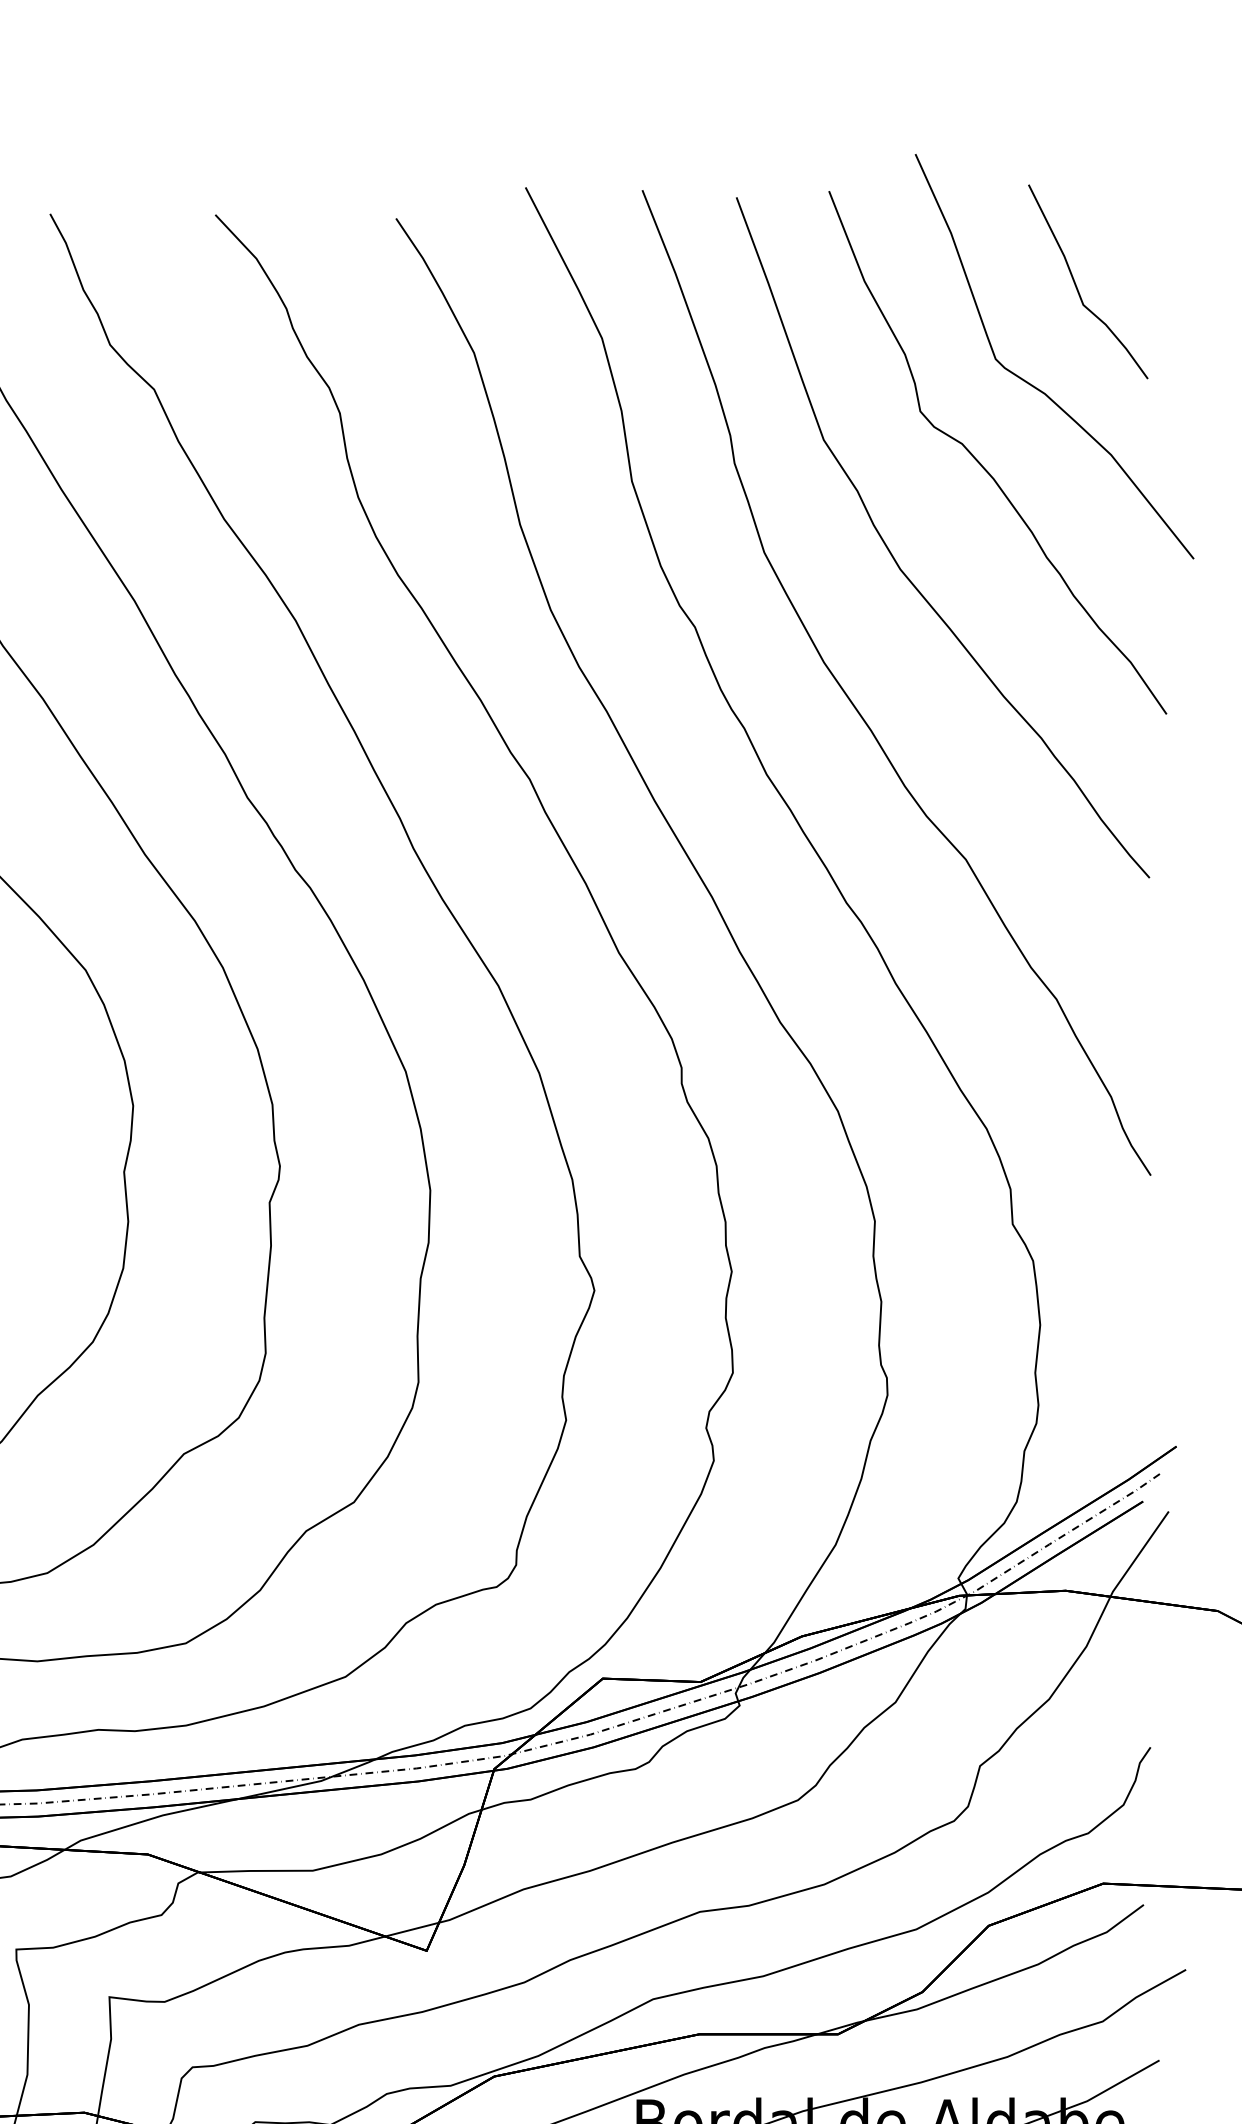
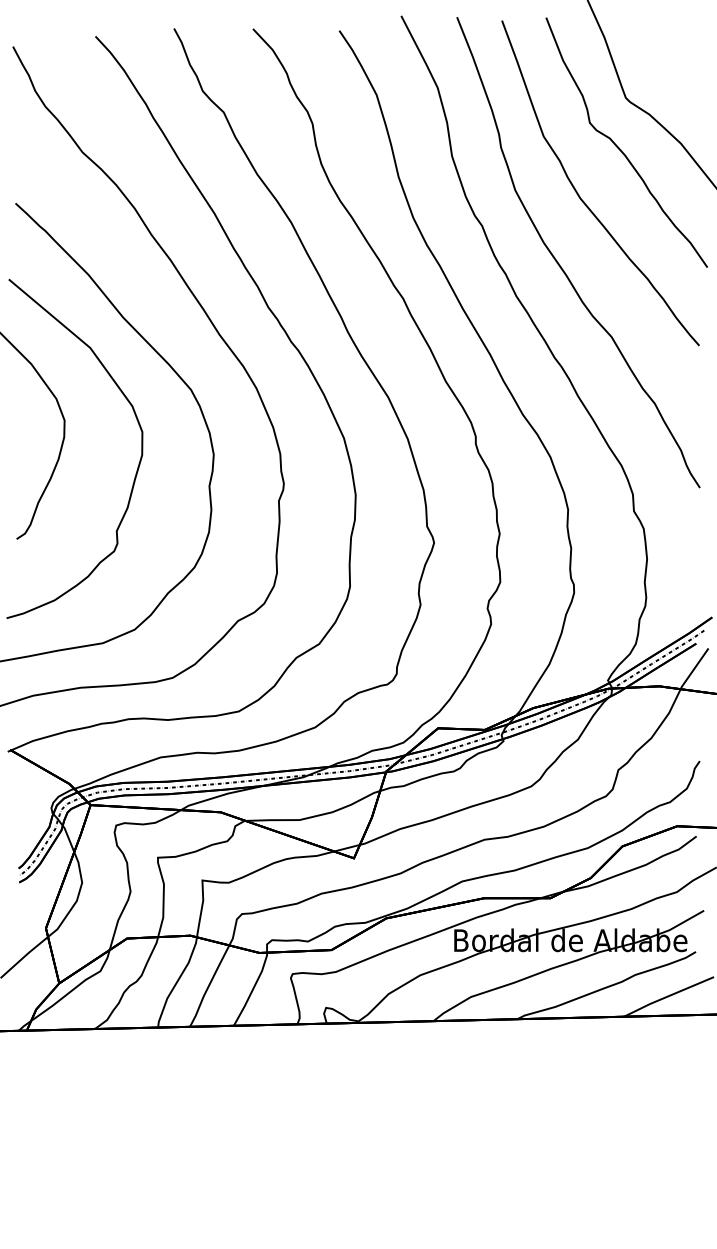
curve: (1078, 287) -> (665, 63), removed

